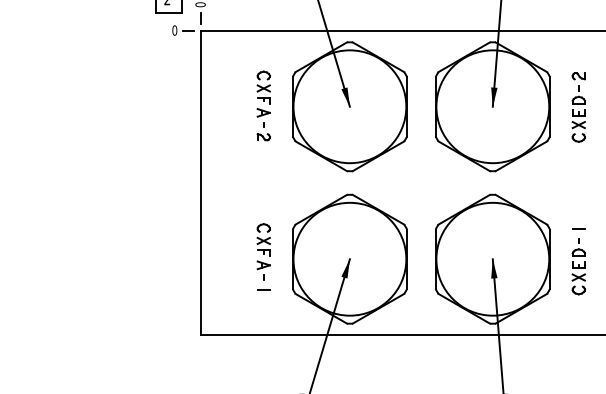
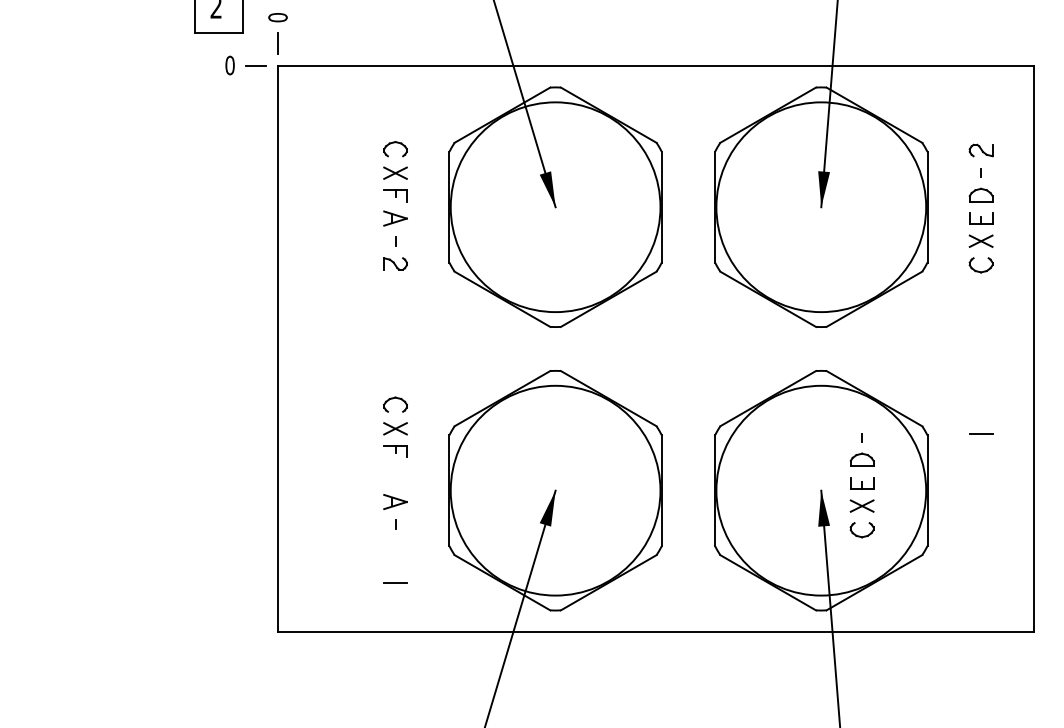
part: (263, 239) -> (394, 426), moved
part: (578, 266) -> (861, 485), moved
line: (263, 289) -> (394, 582), moved

